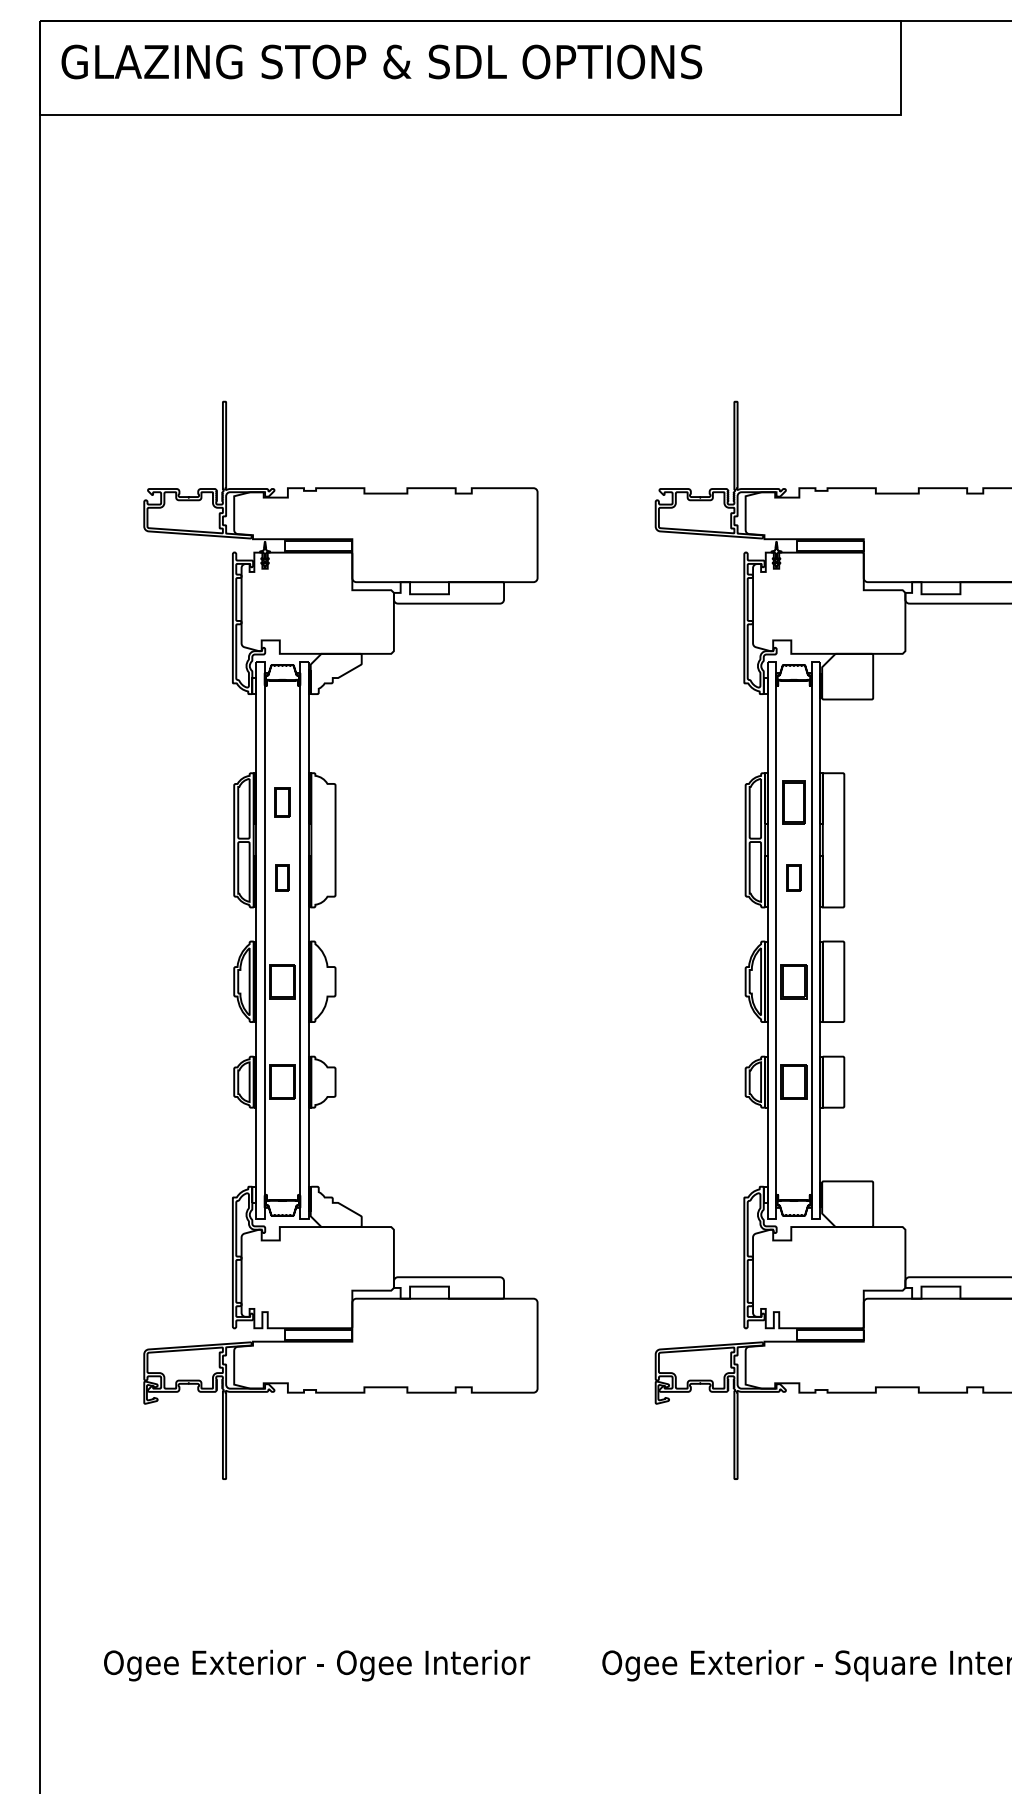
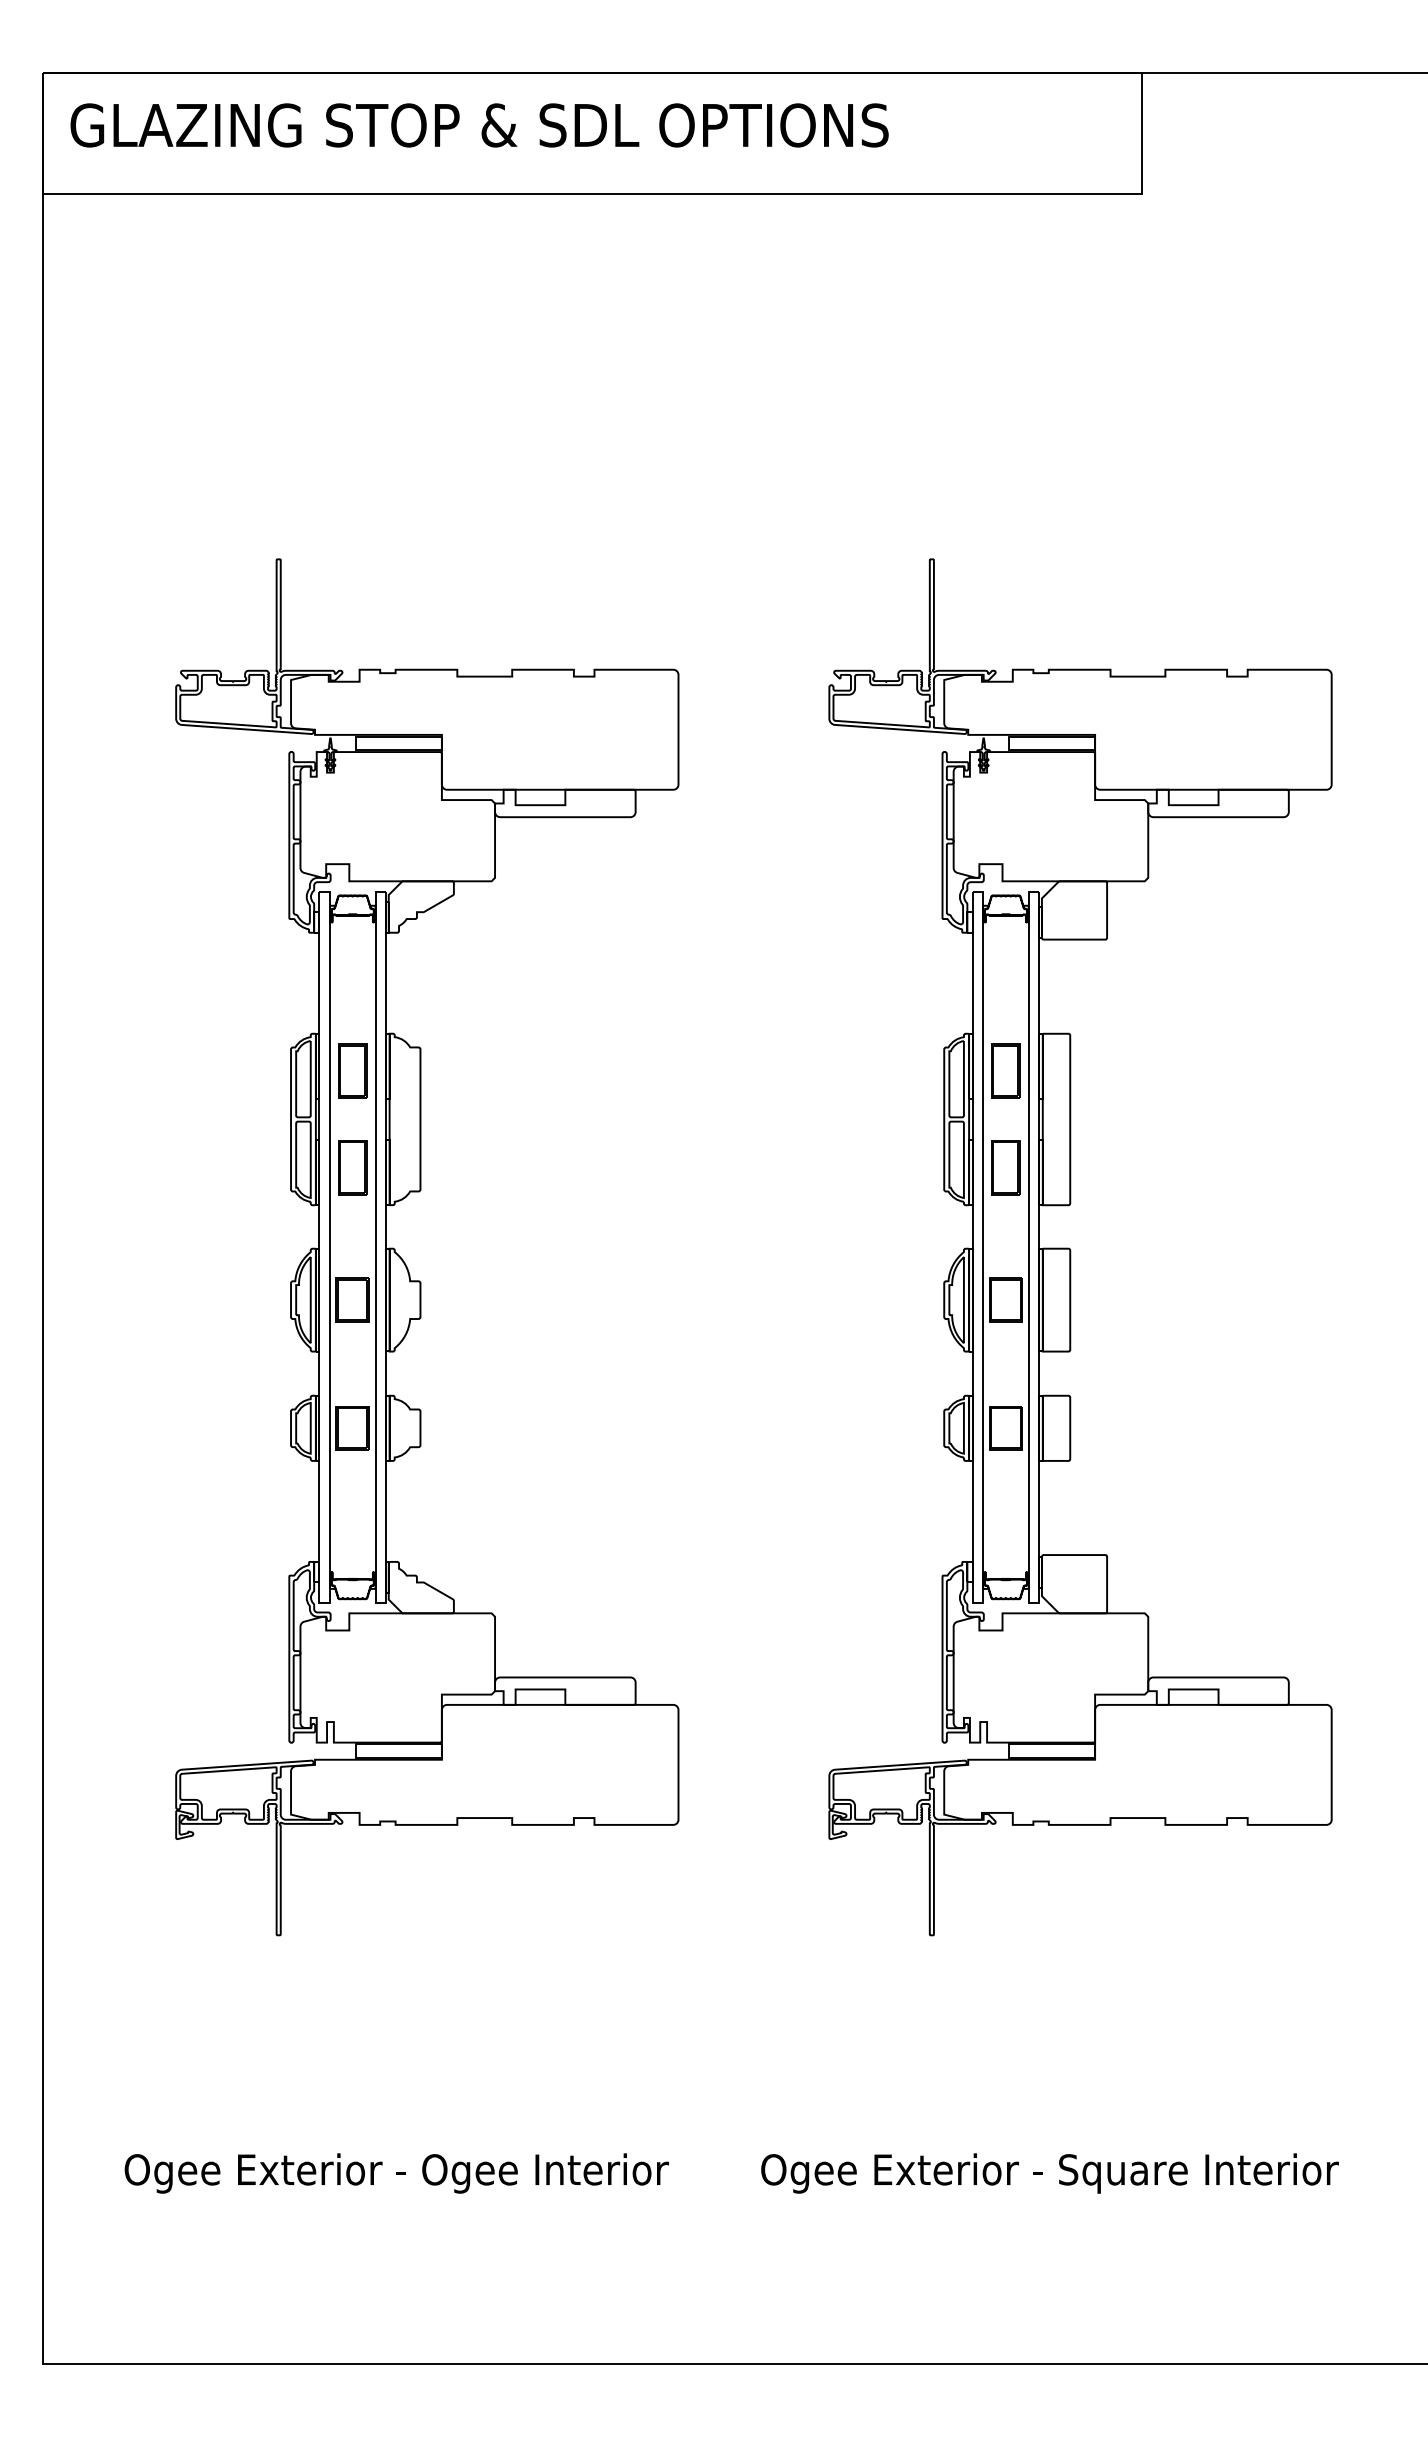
part: (282, 801) -> (352, 1070), size x1.43
part: (282, 877) -> (352, 1167), size x1.67
part: (793, 877) -> (1005, 1167), size x1.67

